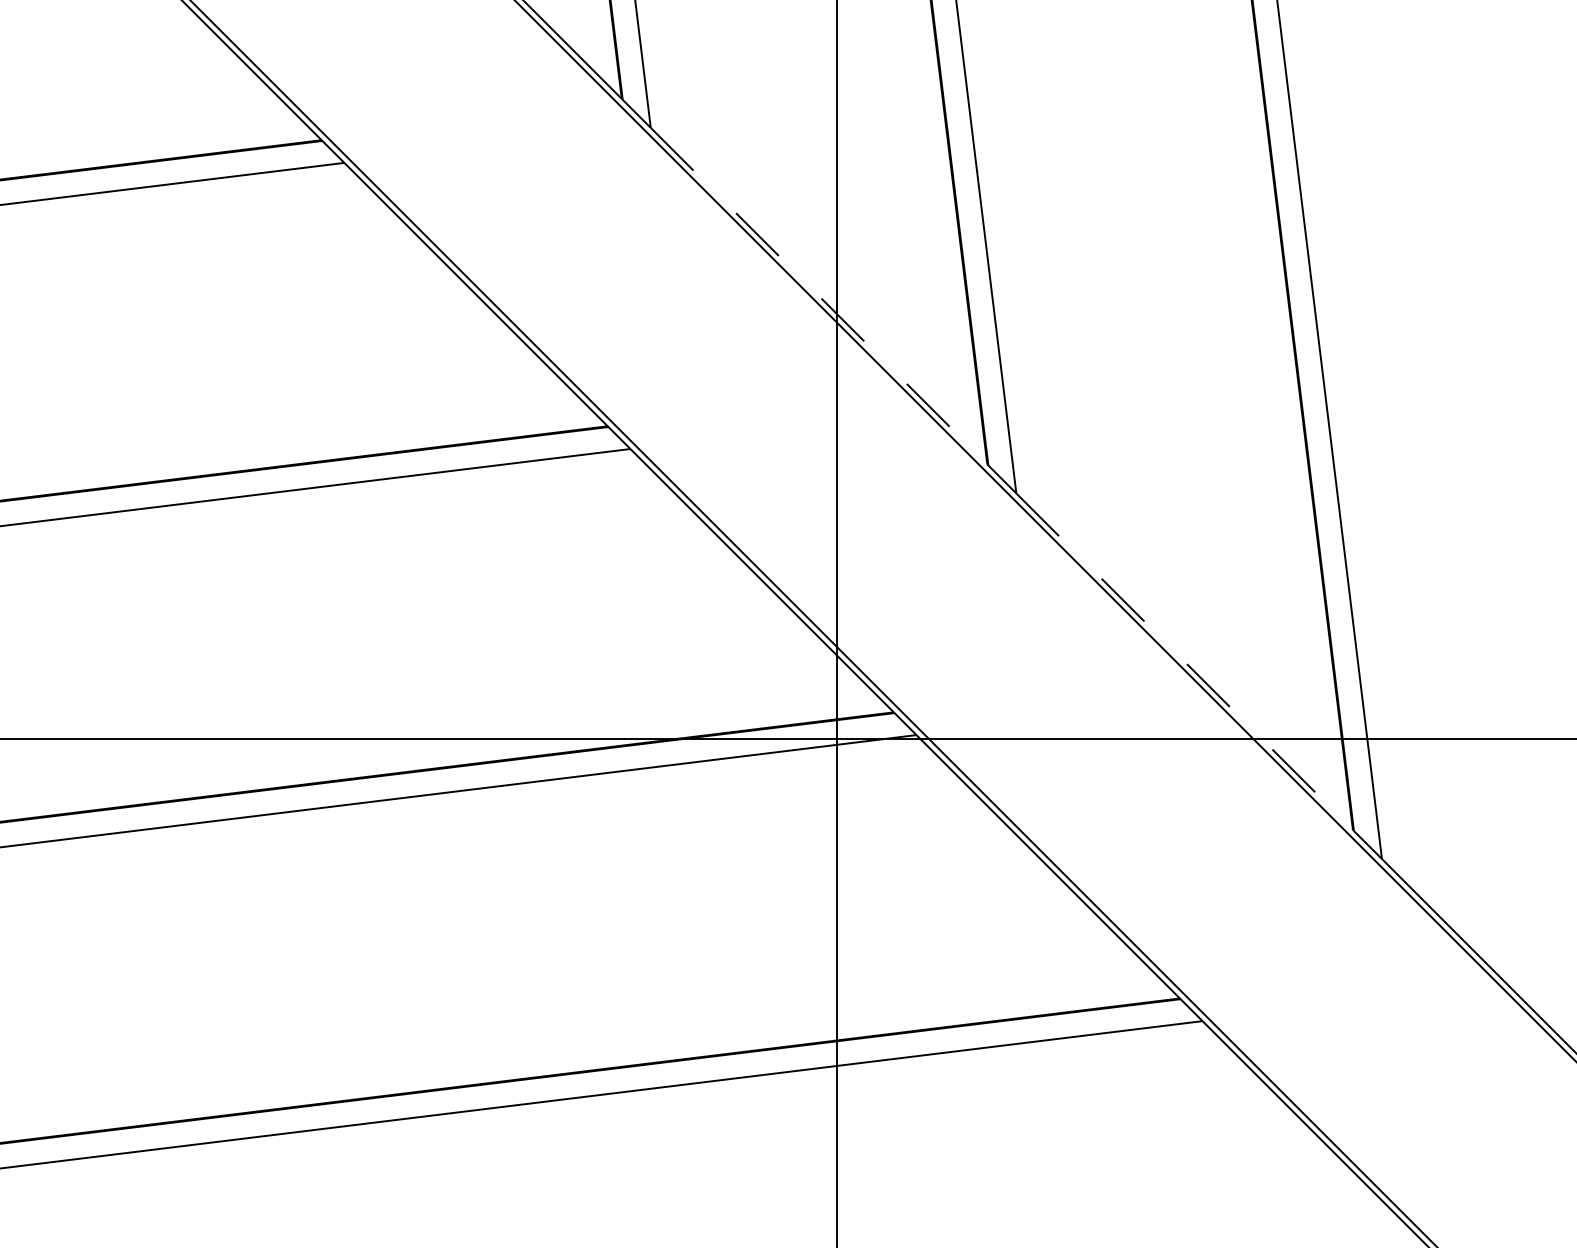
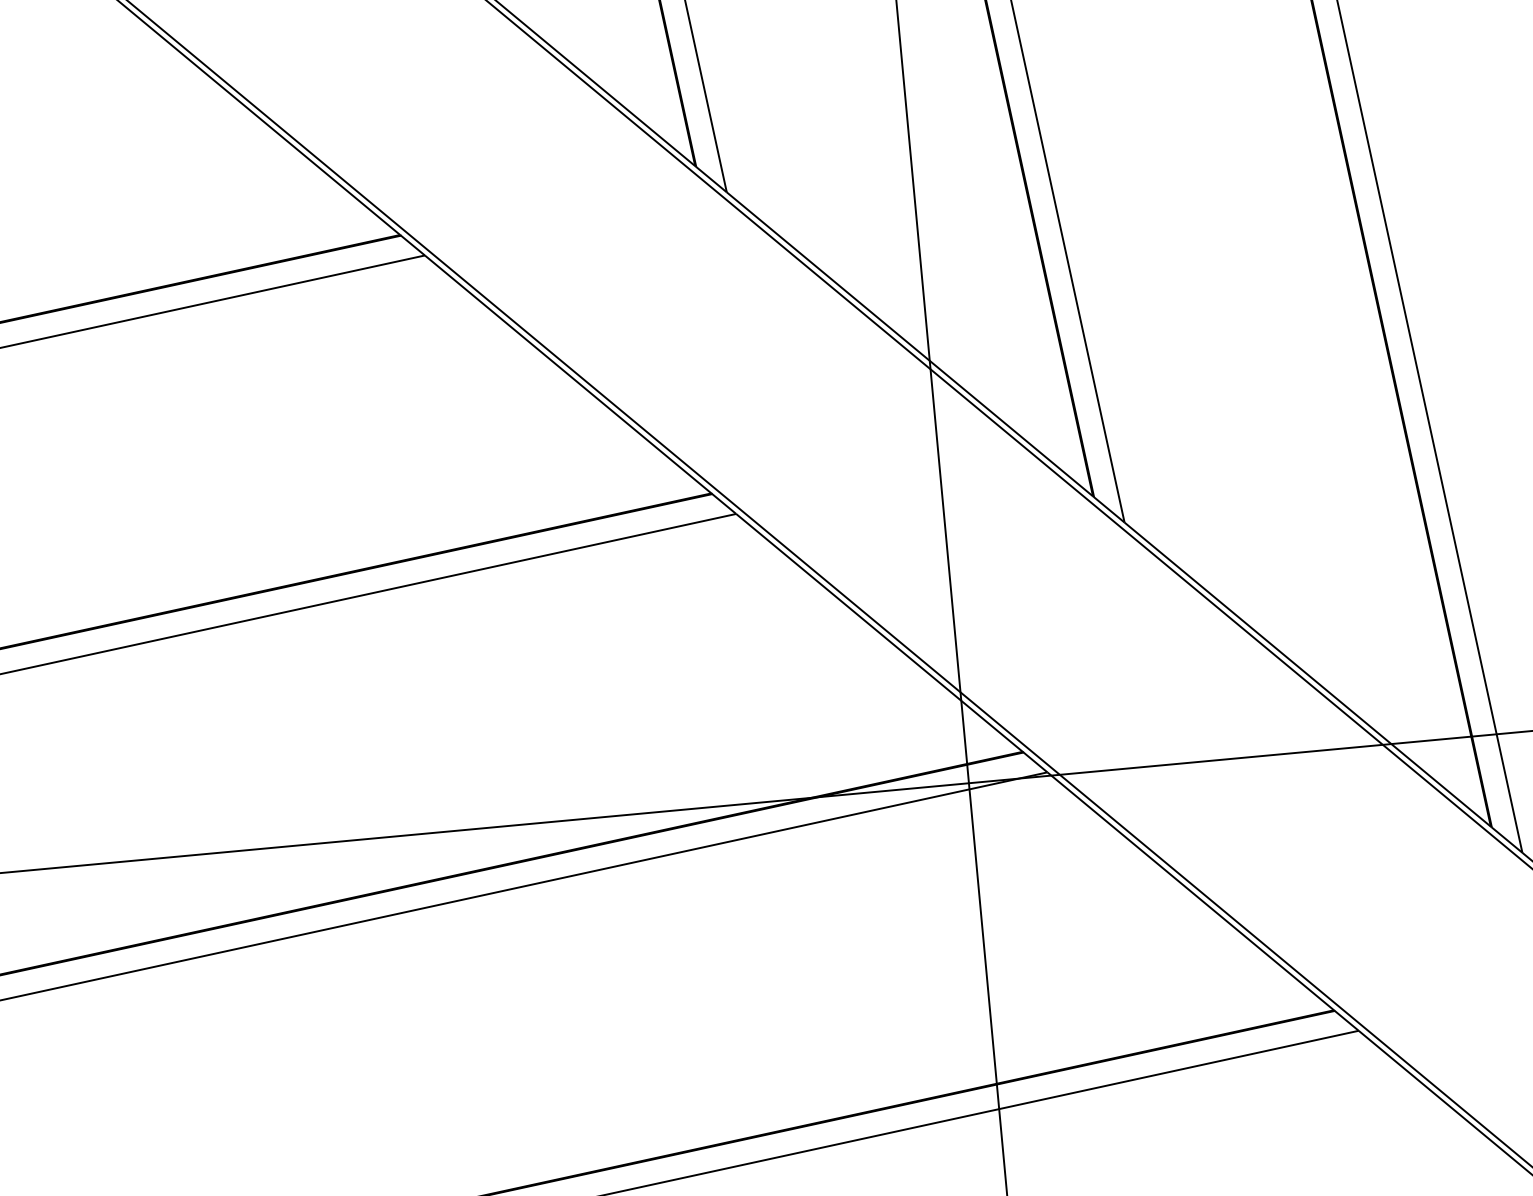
line: (819, 296) -> (910, 344), dashed -> solid
line: (1185, 662) -> (1308, 675), dashed -> solid

